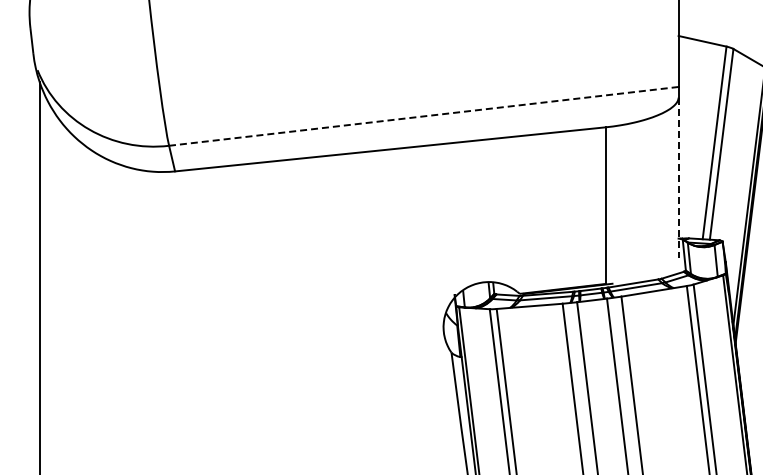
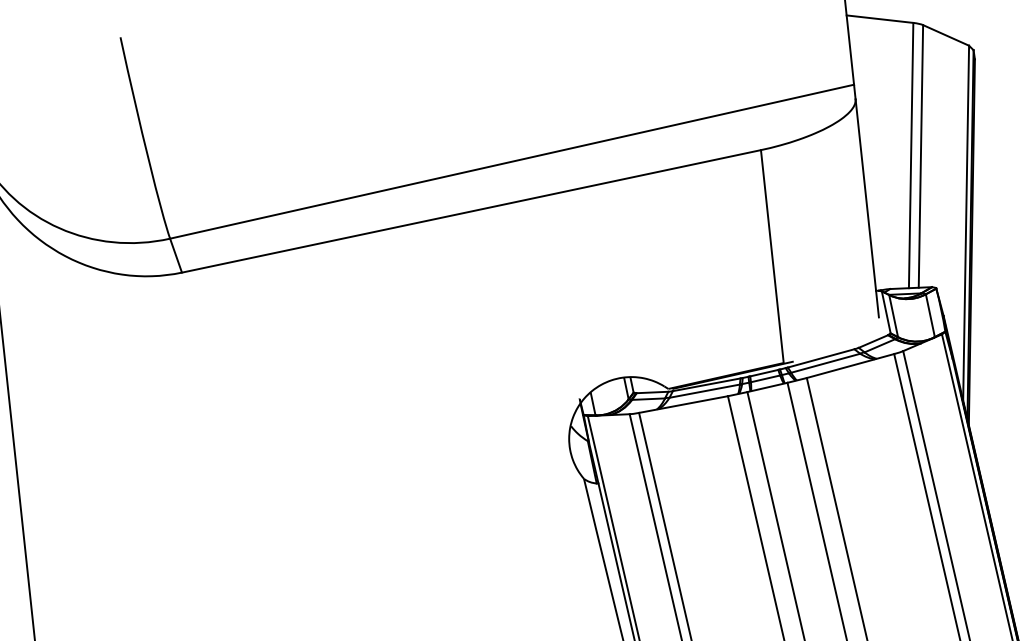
line: (423, 116) -> (511, 161), dashed -> solid
line: (678, 178) -> (867, 209), dashed -> solid

